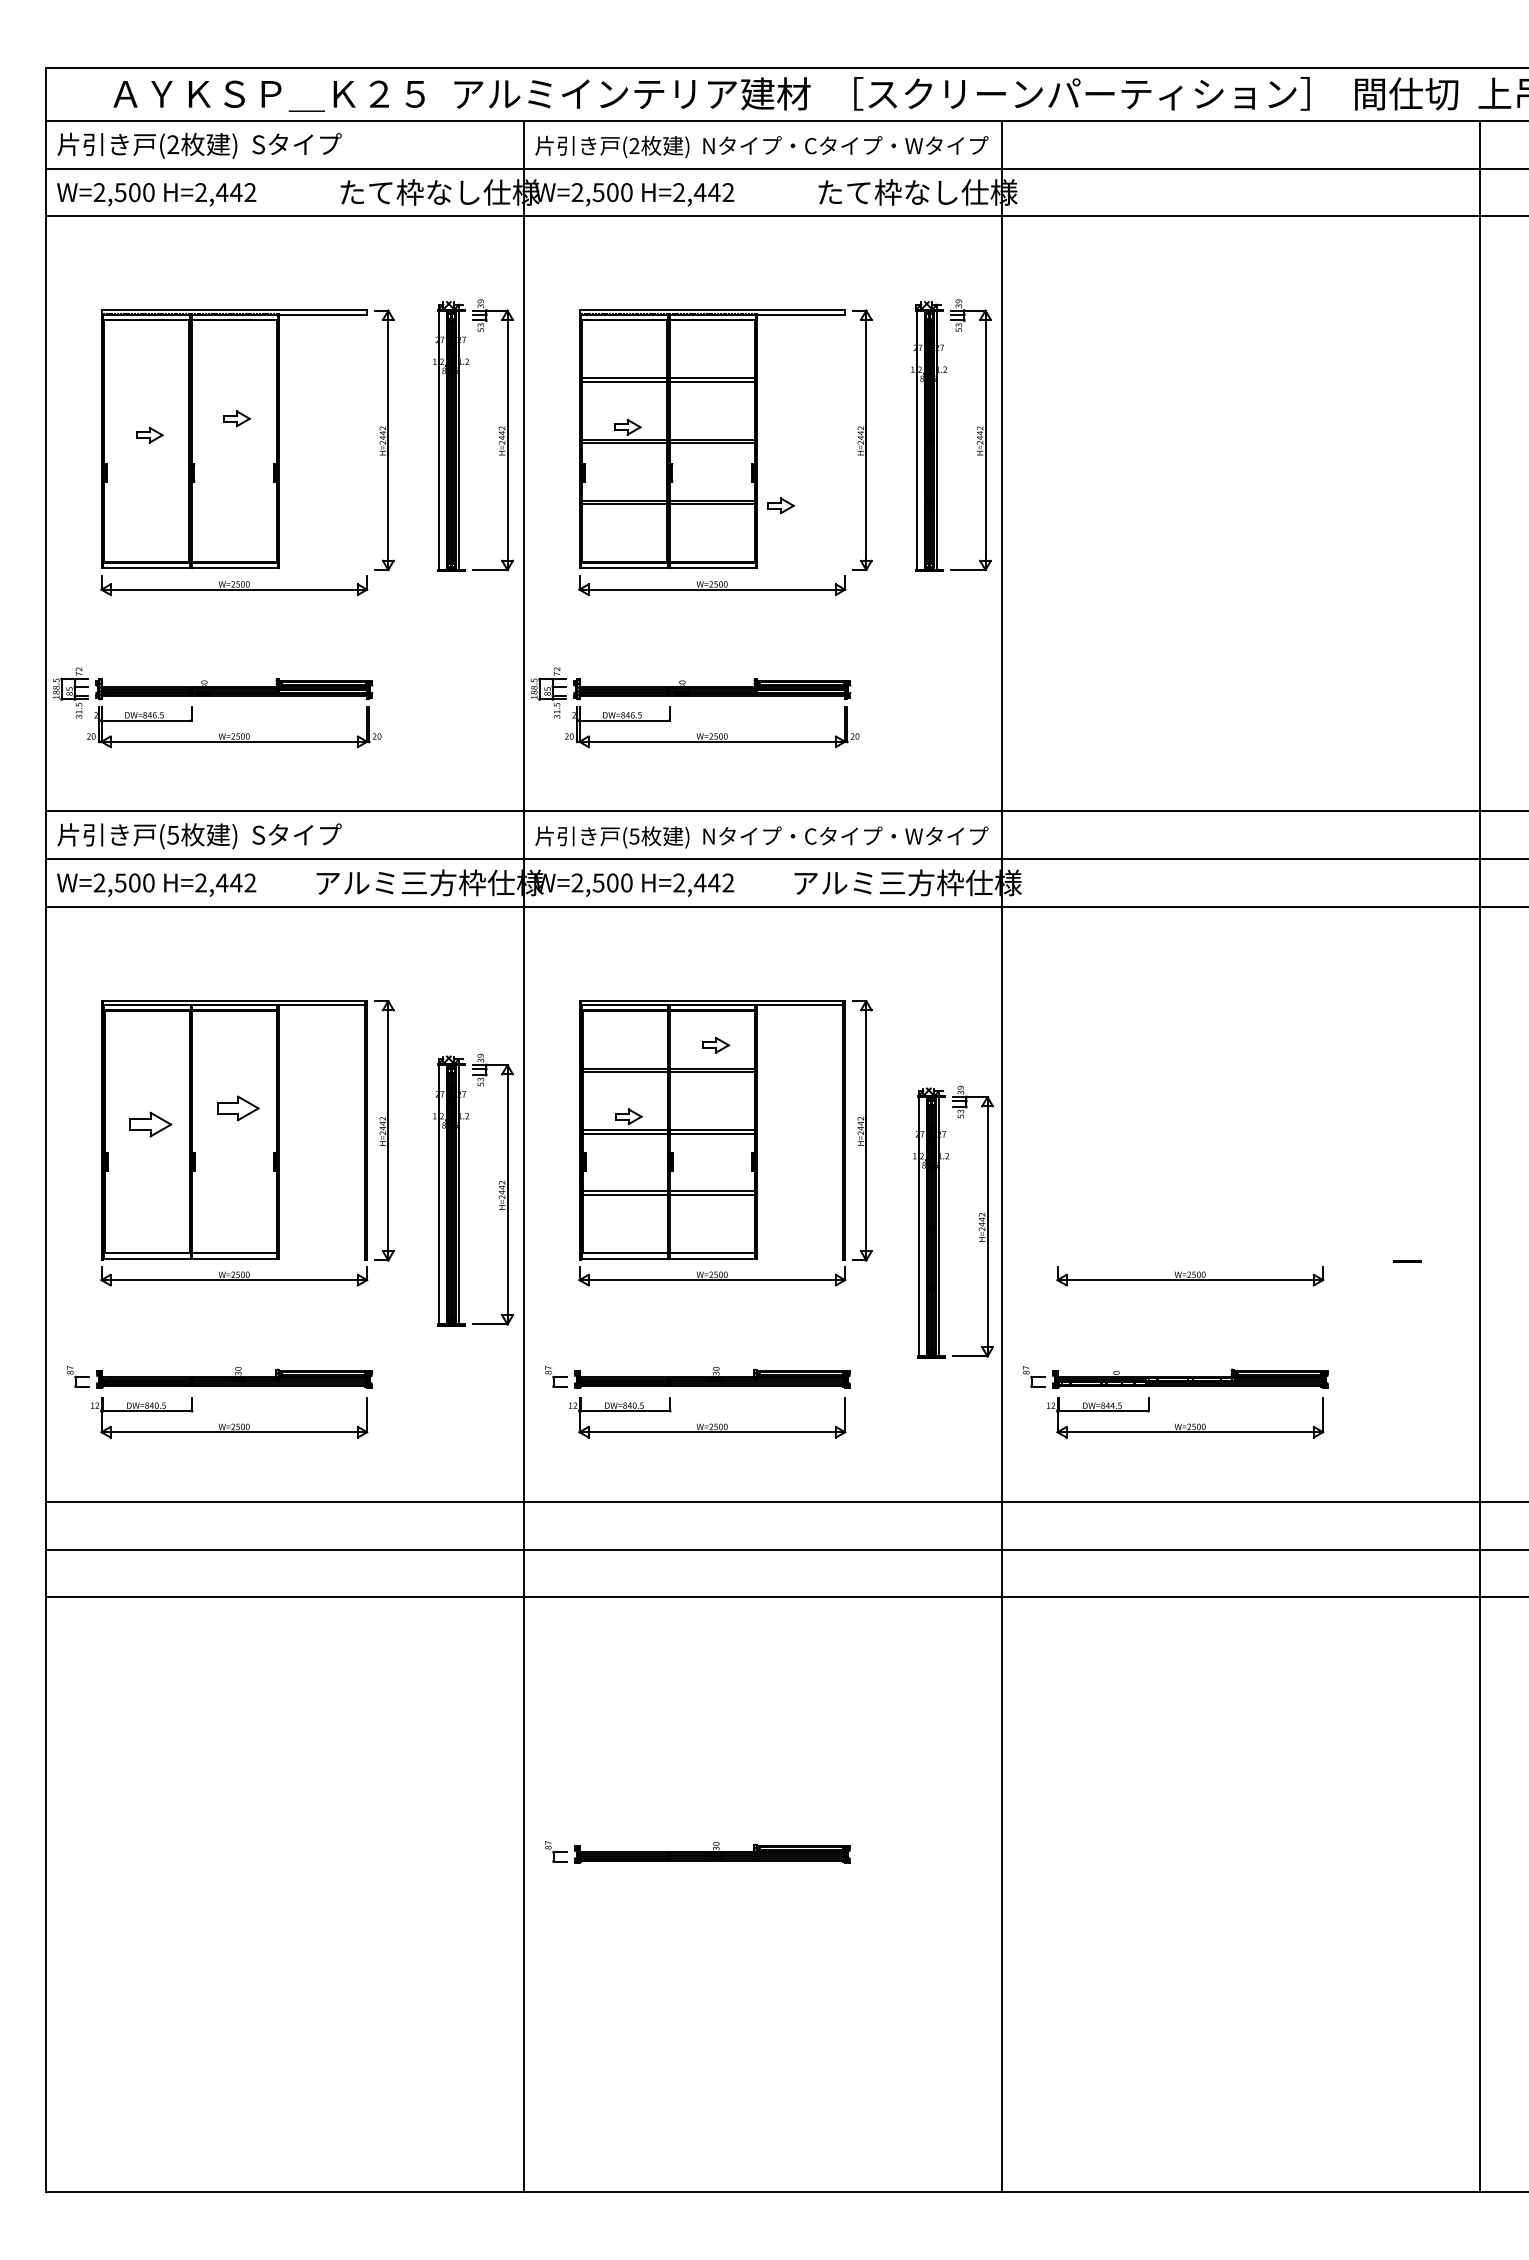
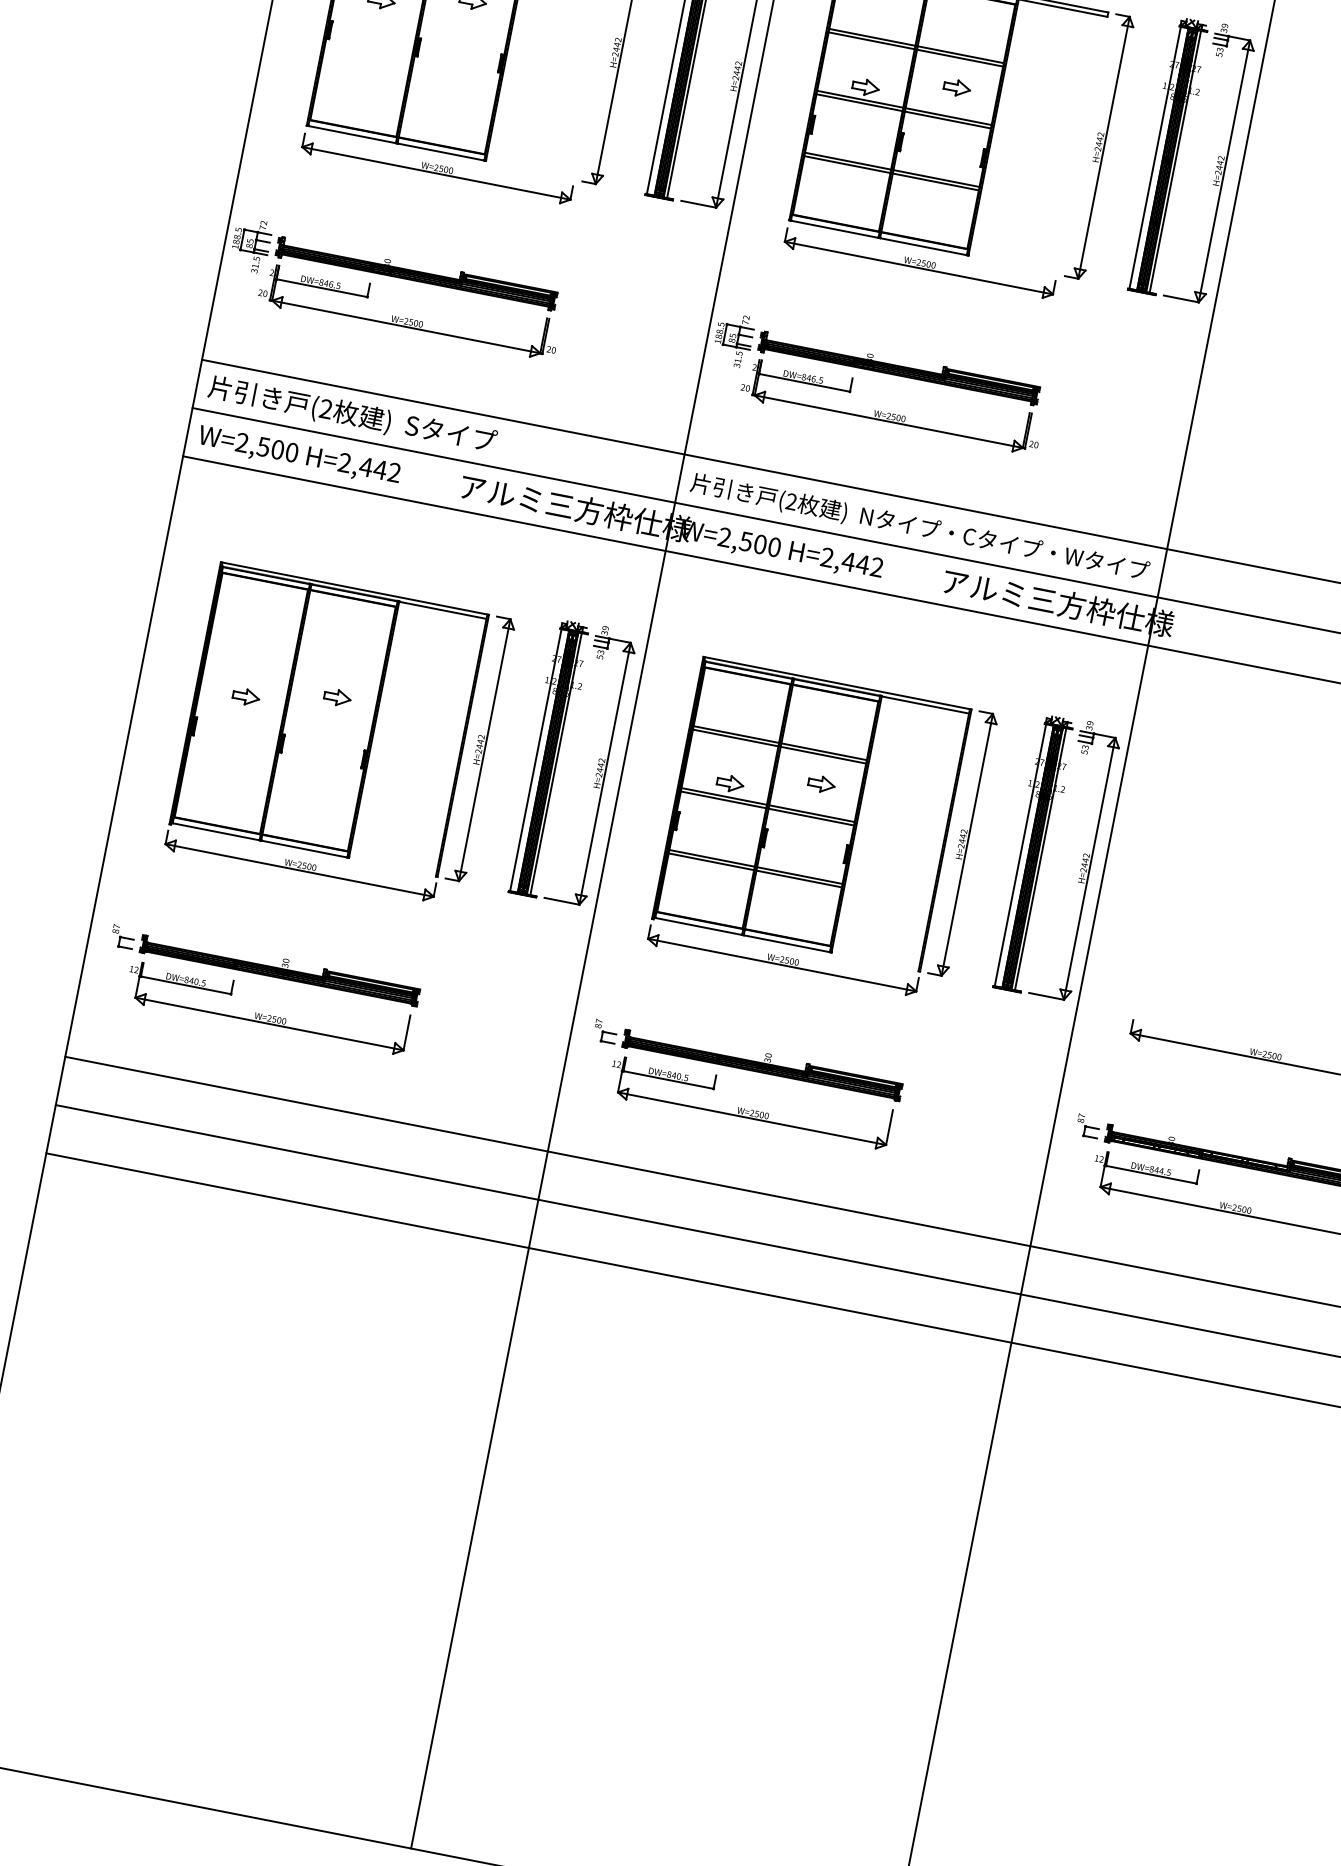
part: (780, 505) -> (956, 87), moved
text: (173, 834) -> (326, 408), (5 -> (2
text: (634, 836) -> (791, 501), (5 -> (2
part: (715, 1044) -> (821, 783), moved
part: (237, 1107) -> (337, 696), size x0.62
part: (150, 1124) -> (245, 696), size x0.62
part: (459, 1189) -> (557, 758), moved
part: (939, 1221) -> (1042, 854), moved
part: (697, 1852) -> (653, 1540), removed

